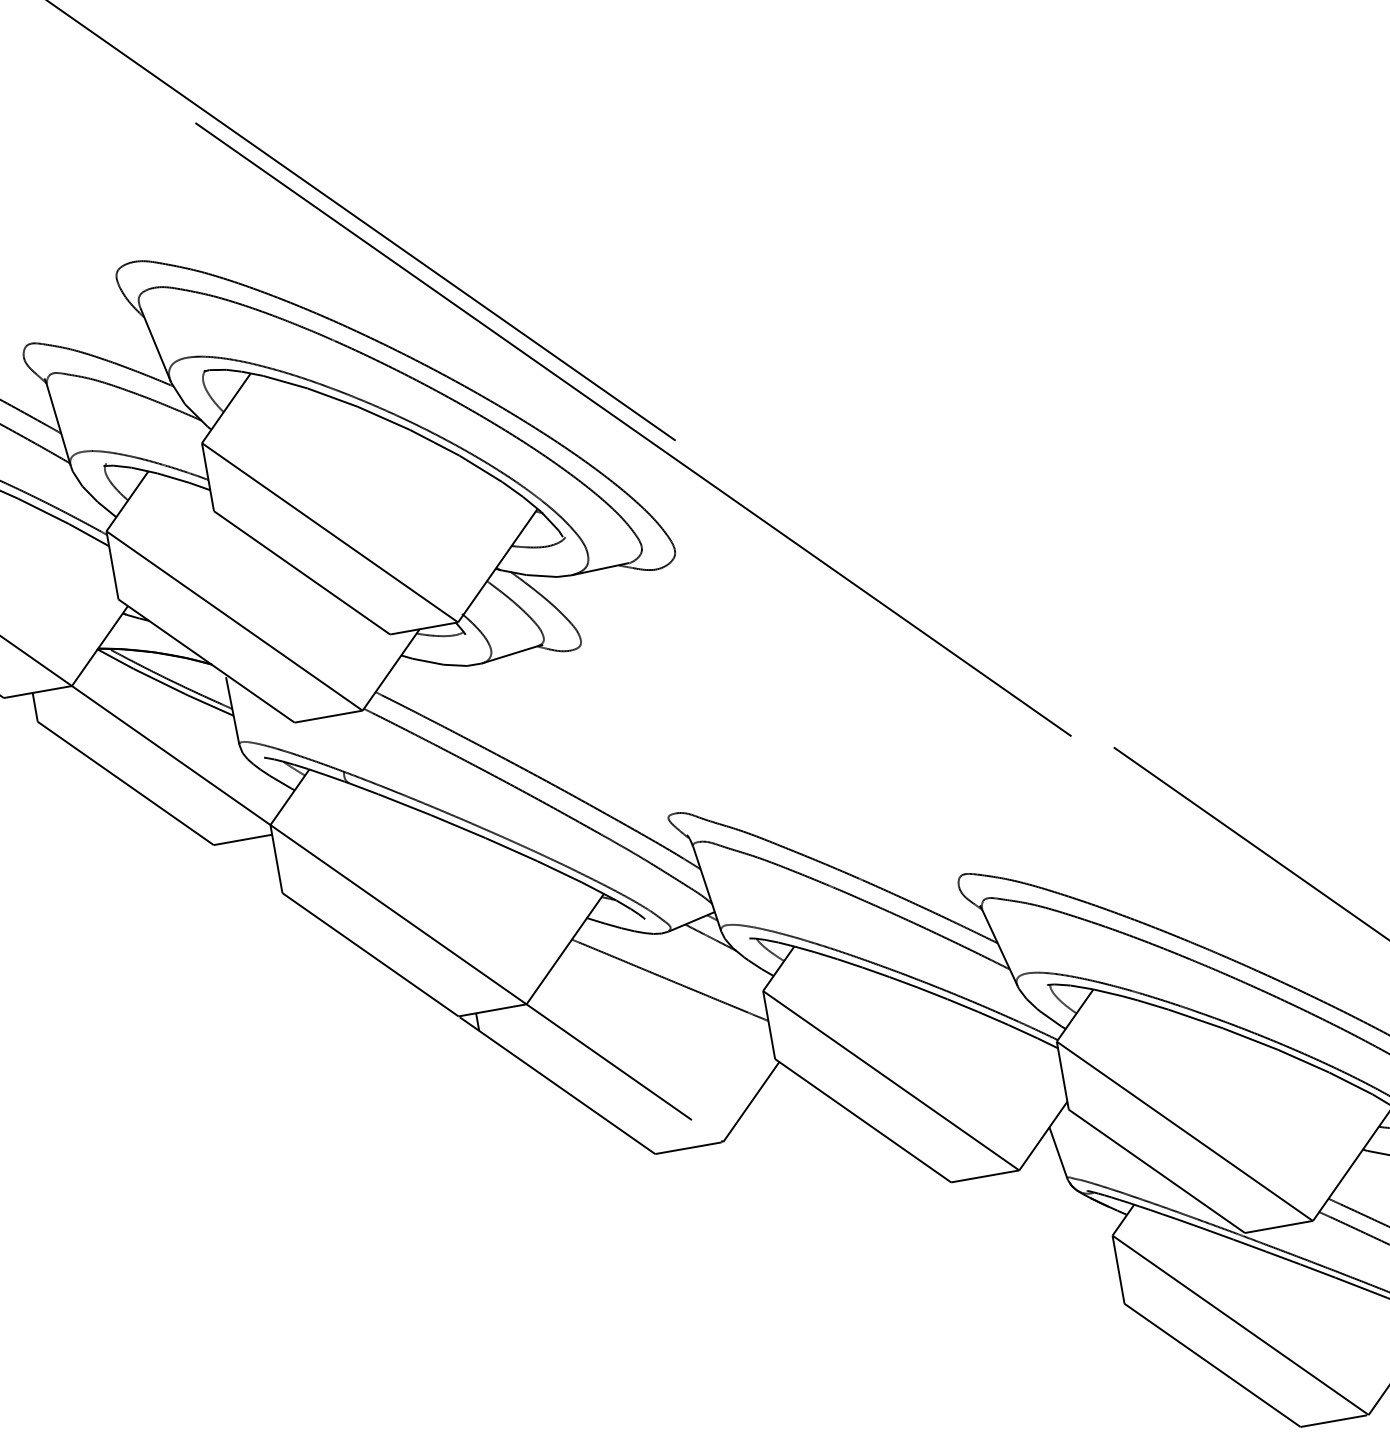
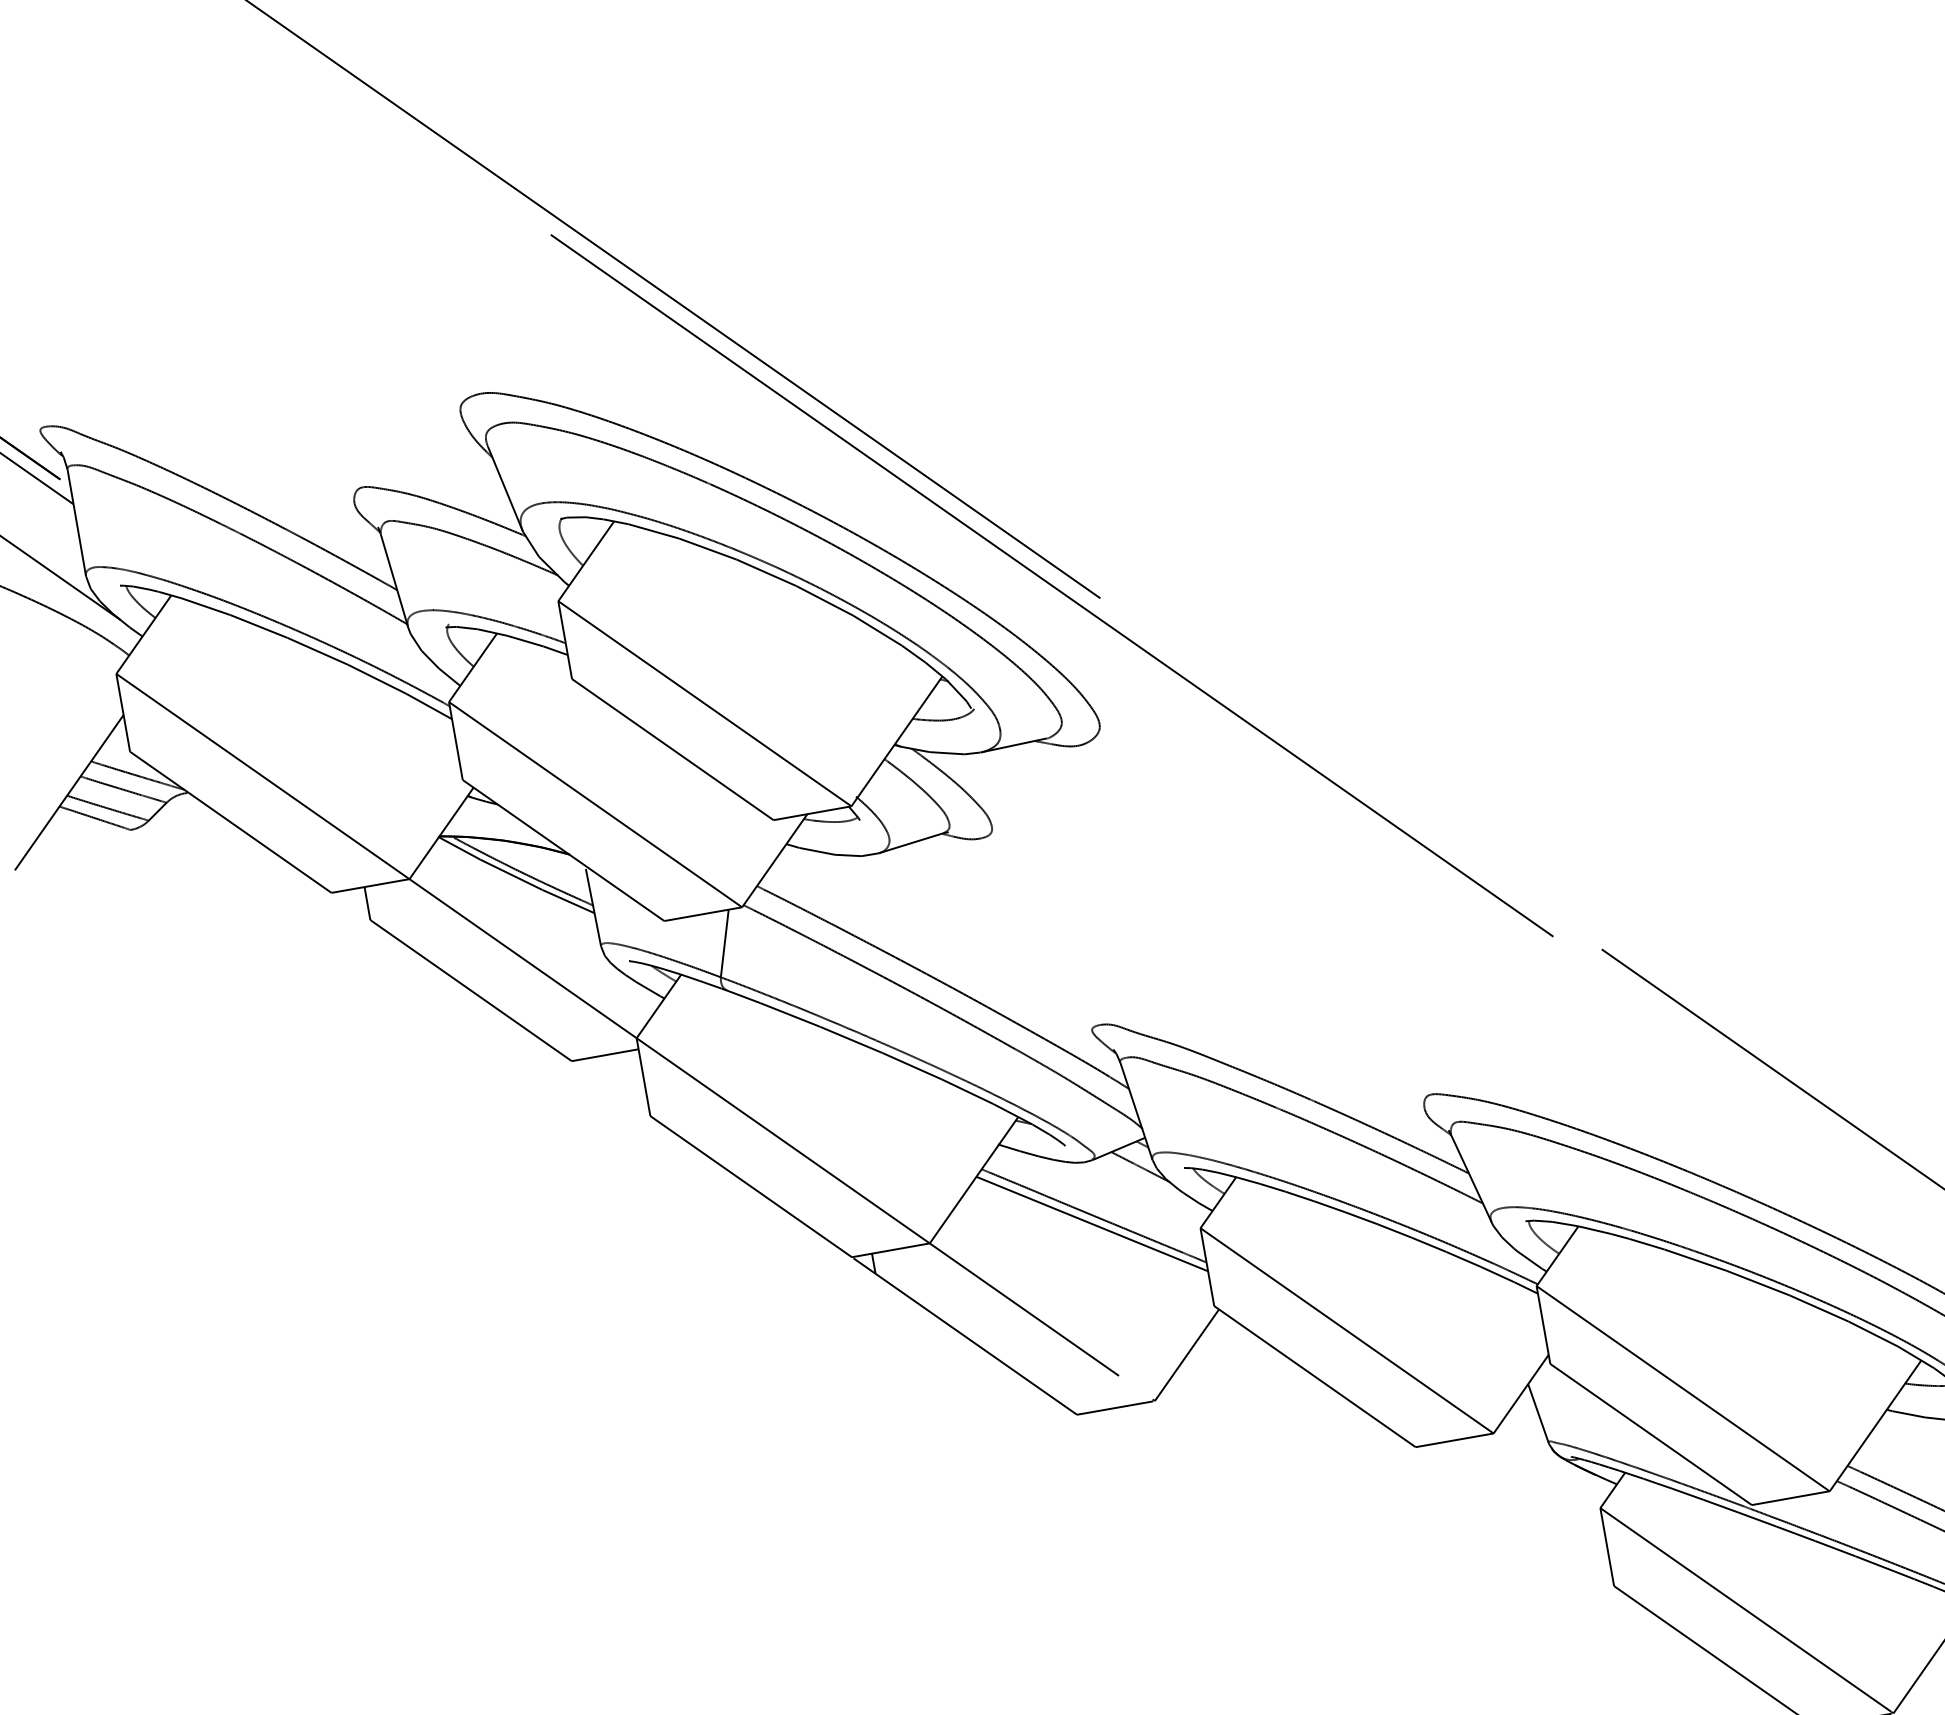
line: (347, 742) -> (724, 943), added
line: (668, 986) -> (1092, 1223), added

